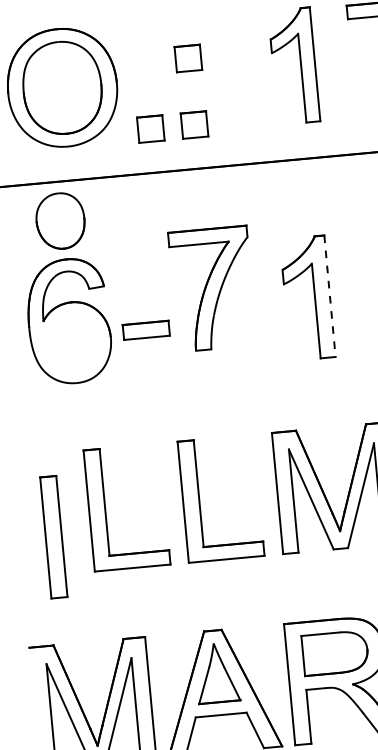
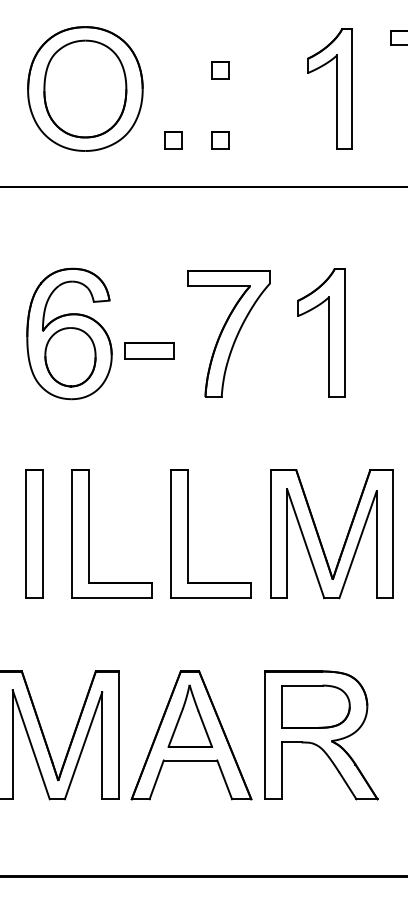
part: (188, 58) -> (220, 70), size x0.62
part: (195, 124) -> (220, 140), size x0.62
part: (150, 128) -> (173, 140), size x0.62
part: (60, 221) -> (70, 357), moved
part: (212, 288) -> (228, 333), moved
line: (329, 296) -> (344, 333), dashed -> solid
part: (53, 536) -> (34, 533), moved

